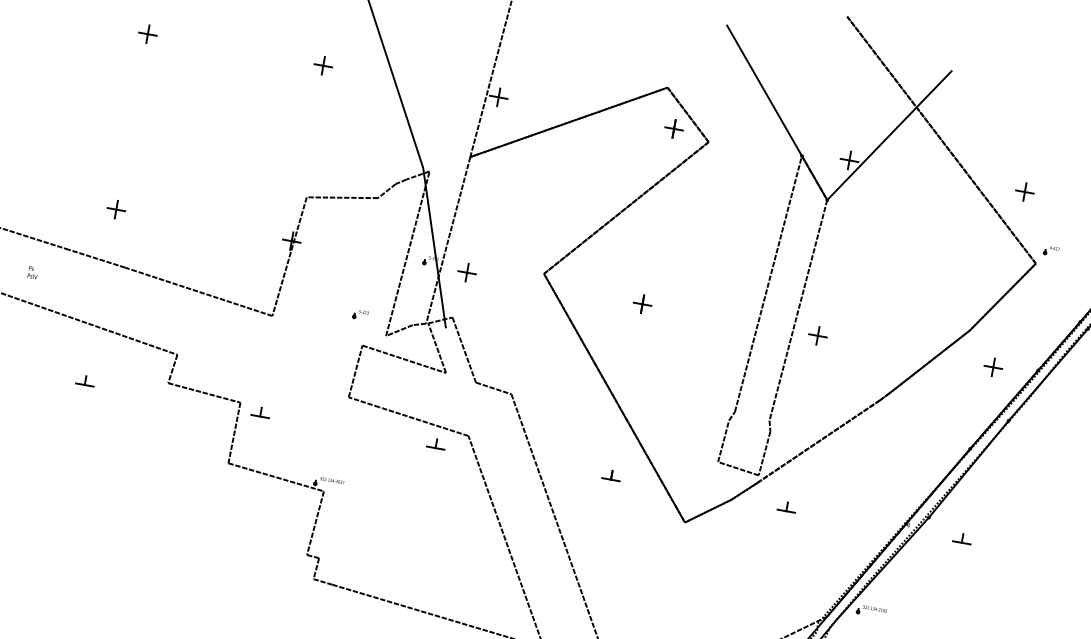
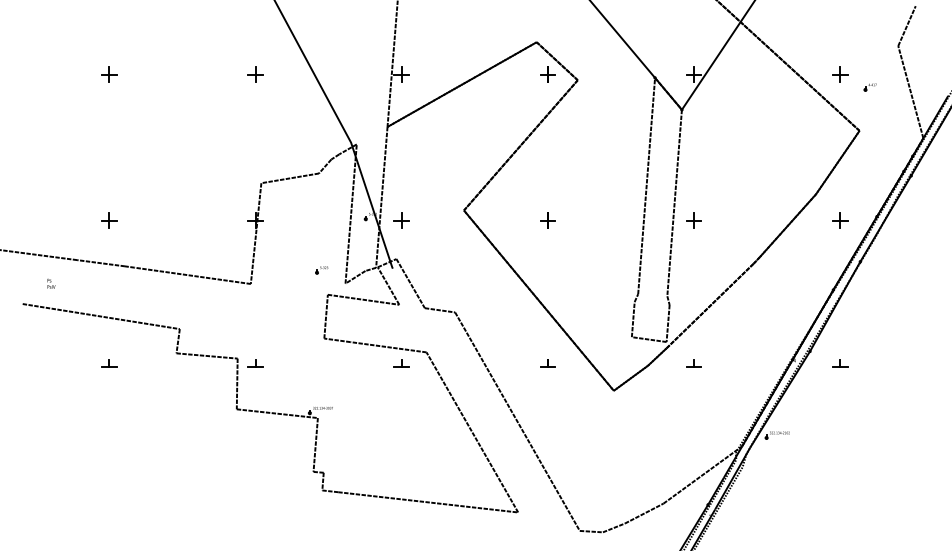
part: (1050, 250) -> (869, 87), moved

